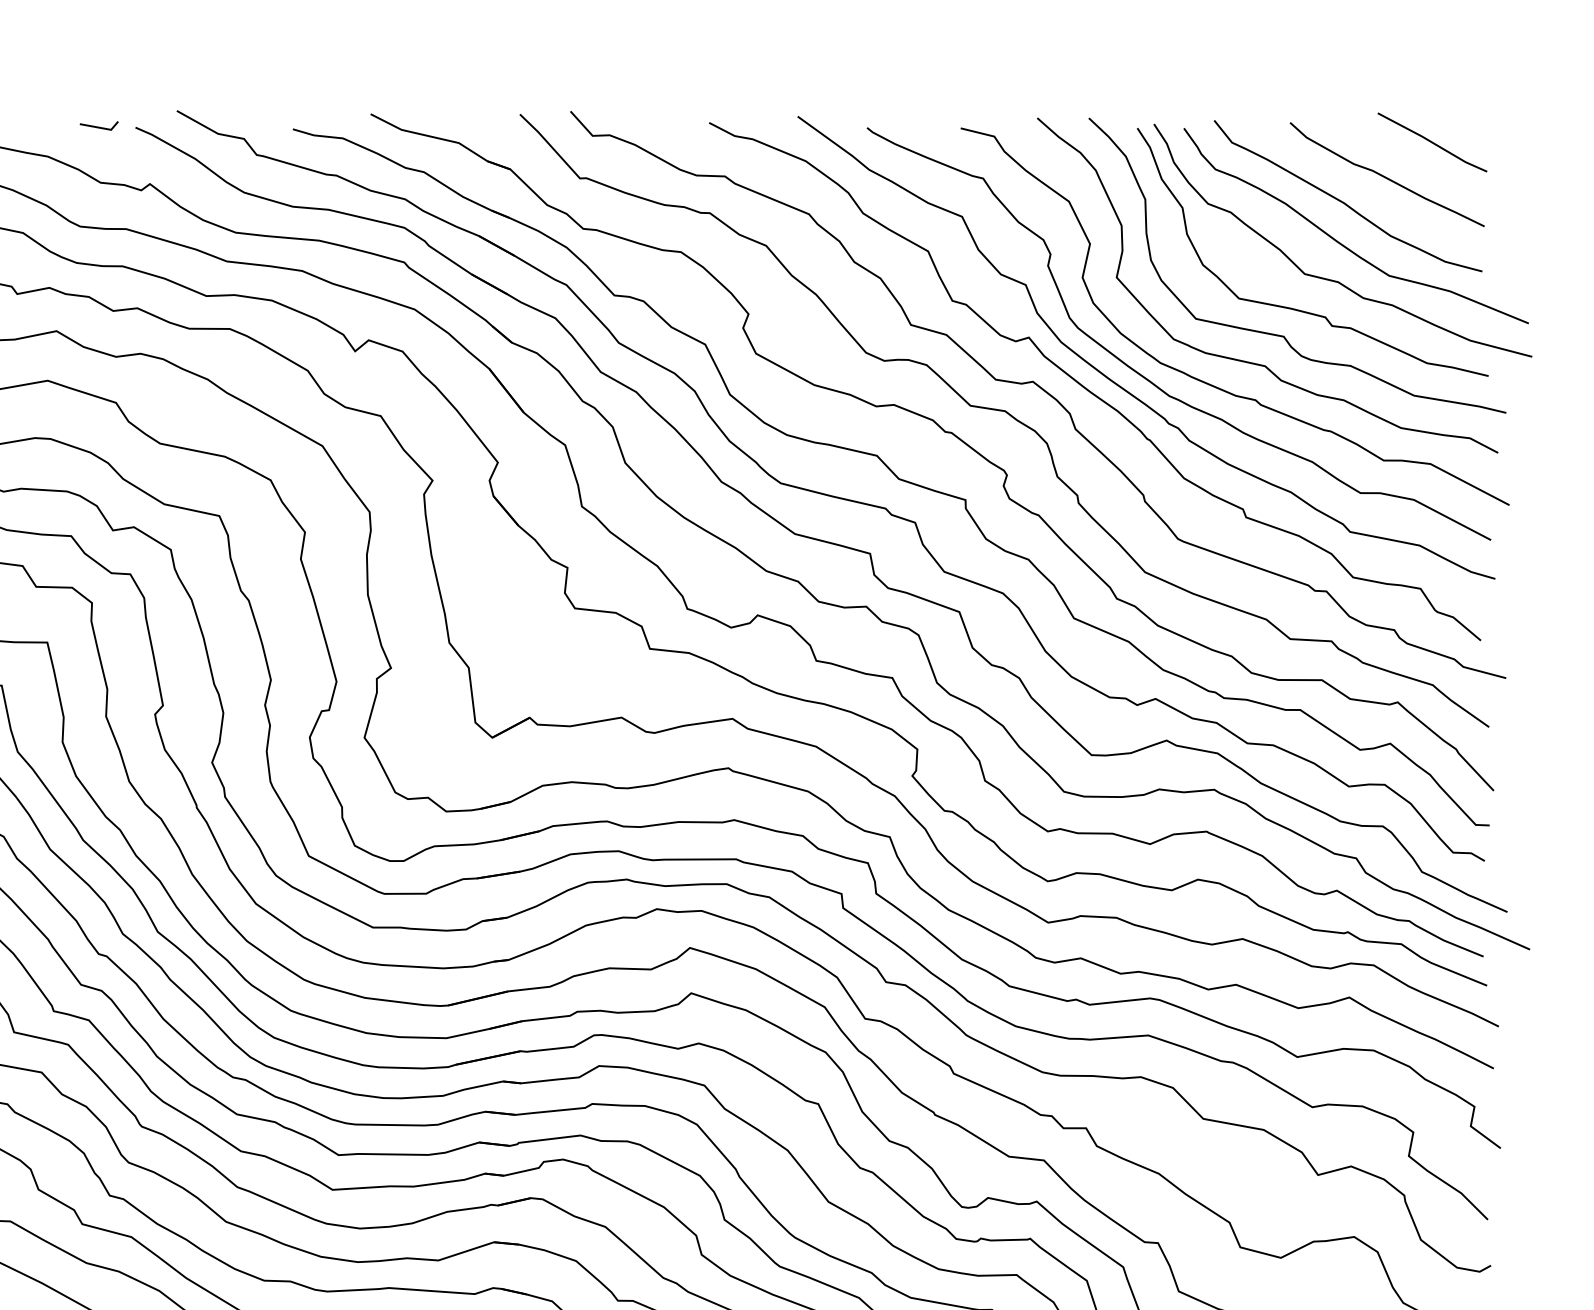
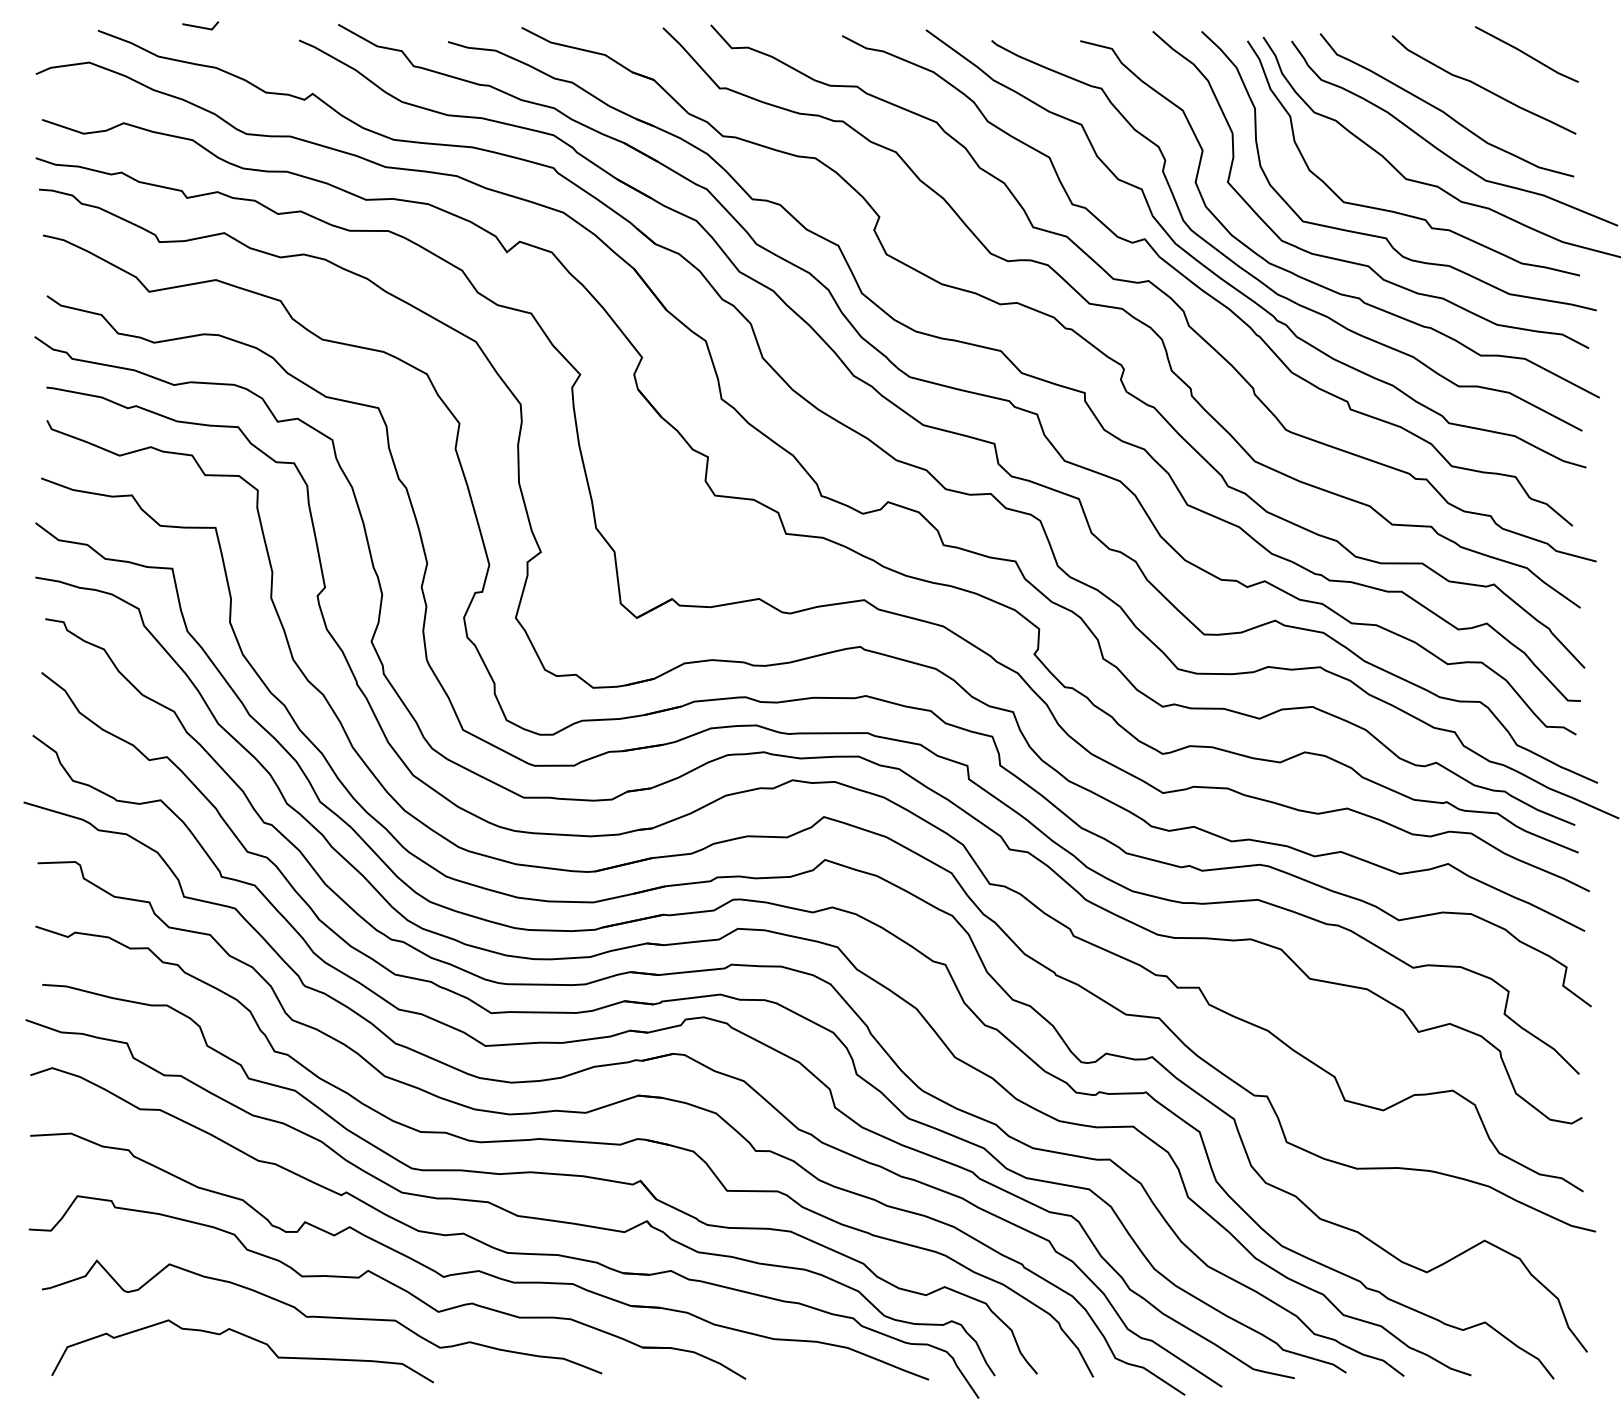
line: (99, 126) -> (200, 26), moved

